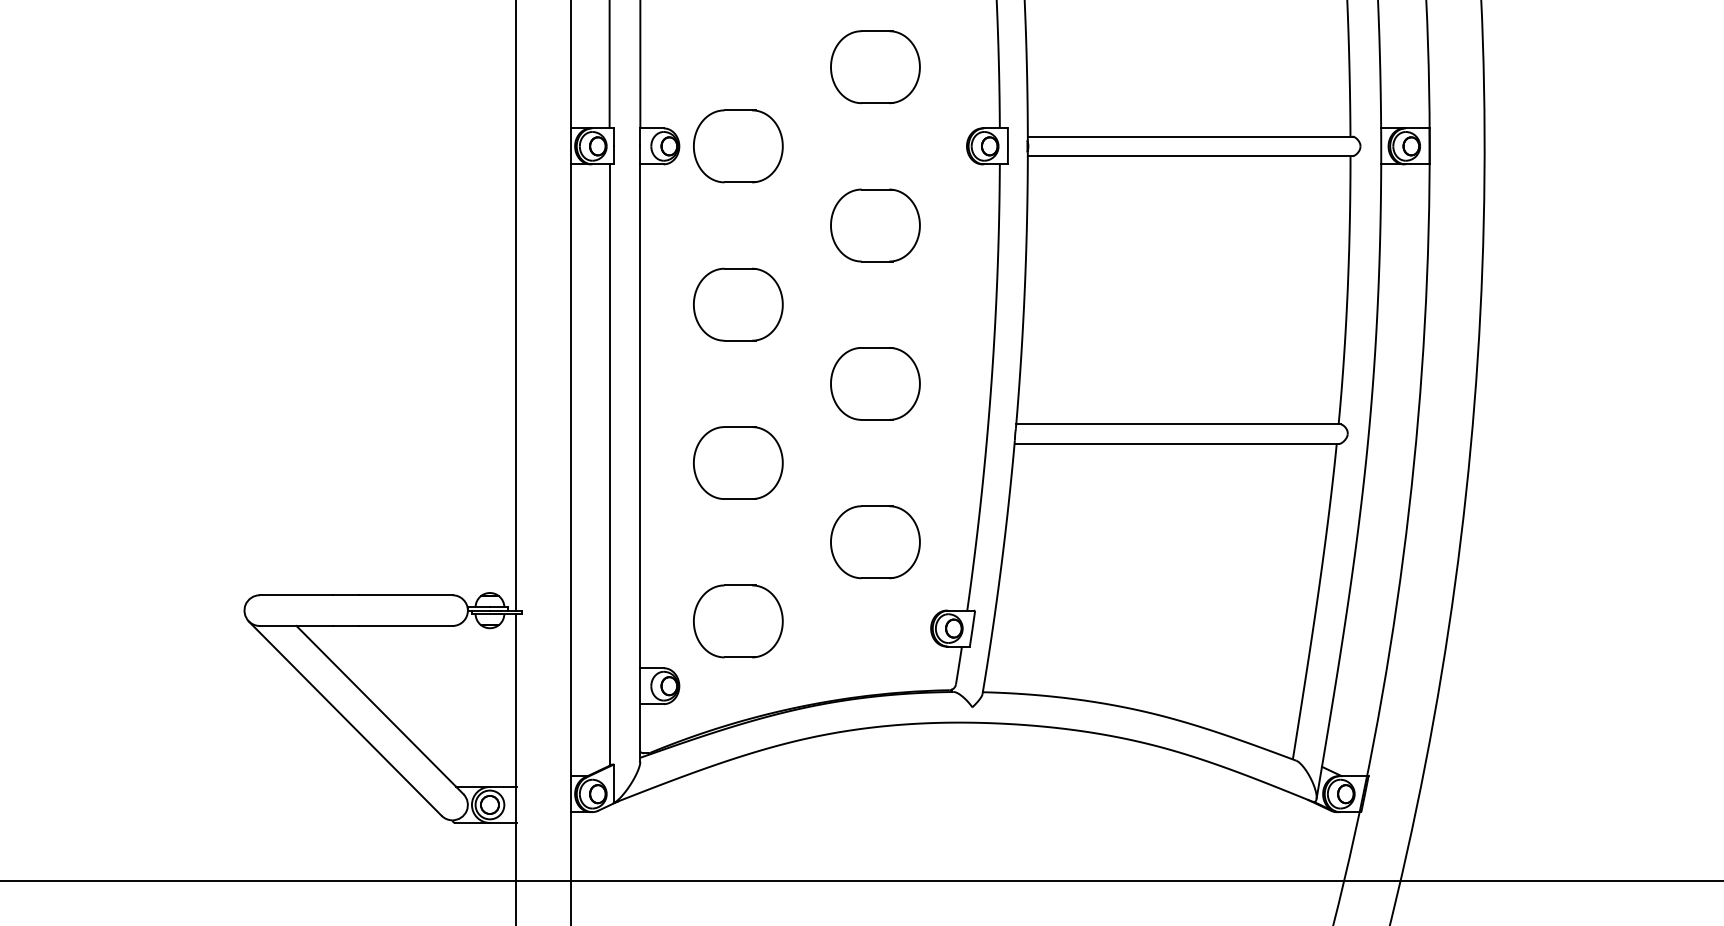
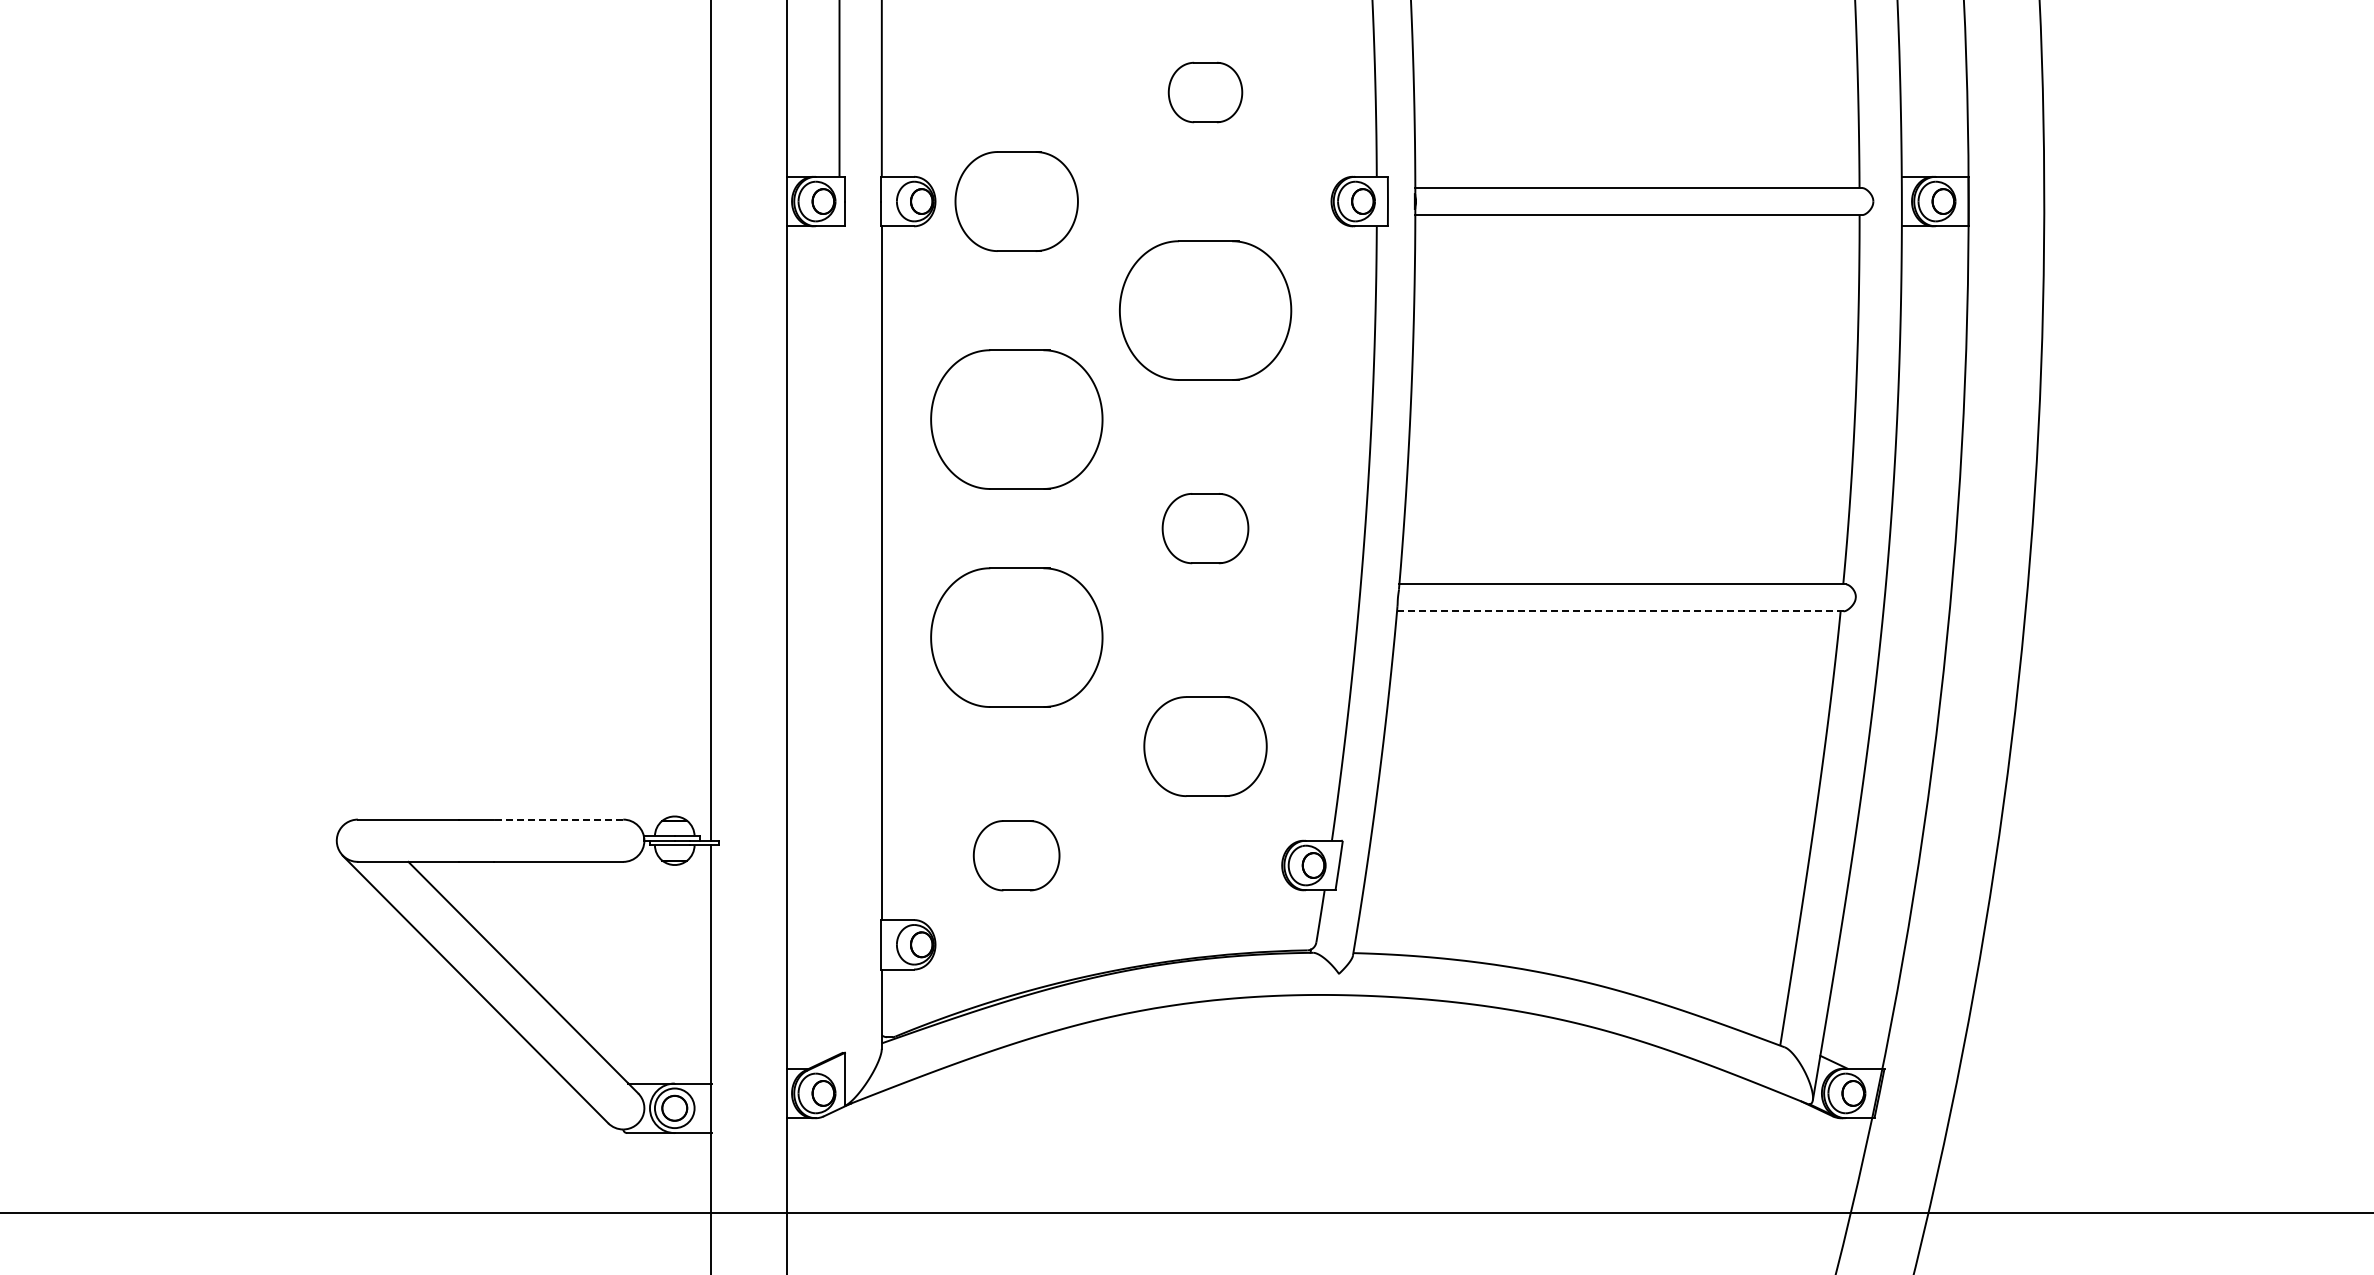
part: (875, 67) -> (1205, 92), size x0.6
part: (875, 225) -> (1205, 310), size x1.4
part: (738, 304) -> (1016, 419), size x1.4
part: (875, 383) -> (1205, 528), size x0.7
line: (1176, 444) -> (1620, 611), solid -> dashed
part: (738, 463) -> (1016, 637), size x1.4
line: (609, 465) -> (839, 640), removed
line: (405, 595) -> (558, 819), solid -> dashed
part: (738, 621) -> (1016, 855), size x0.7

